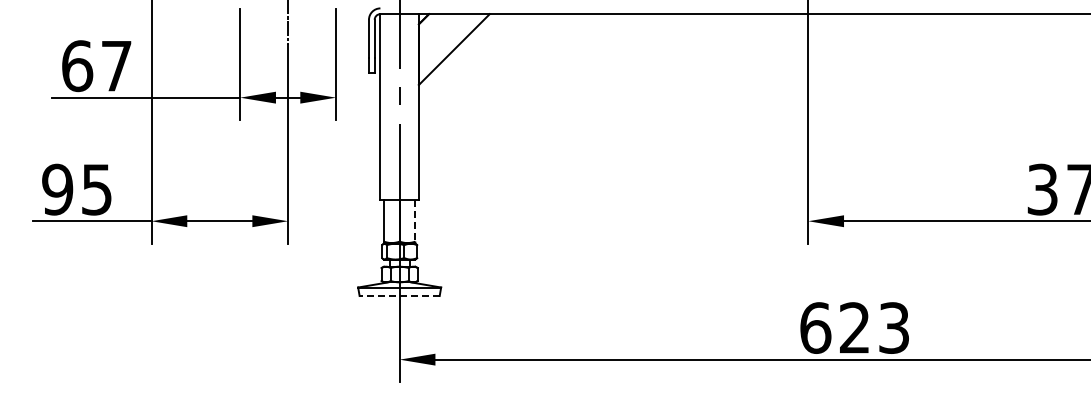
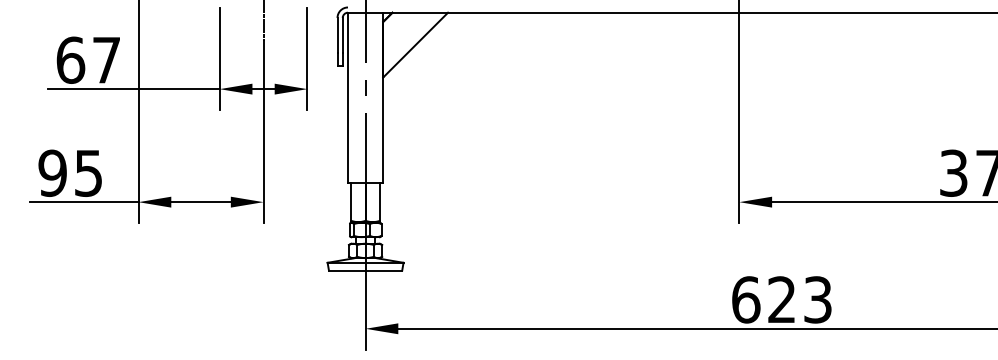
line: (415, 220) -> (380, 201), dashed -> solid
line: (399, 295) -> (365, 270), dashed -> solid

